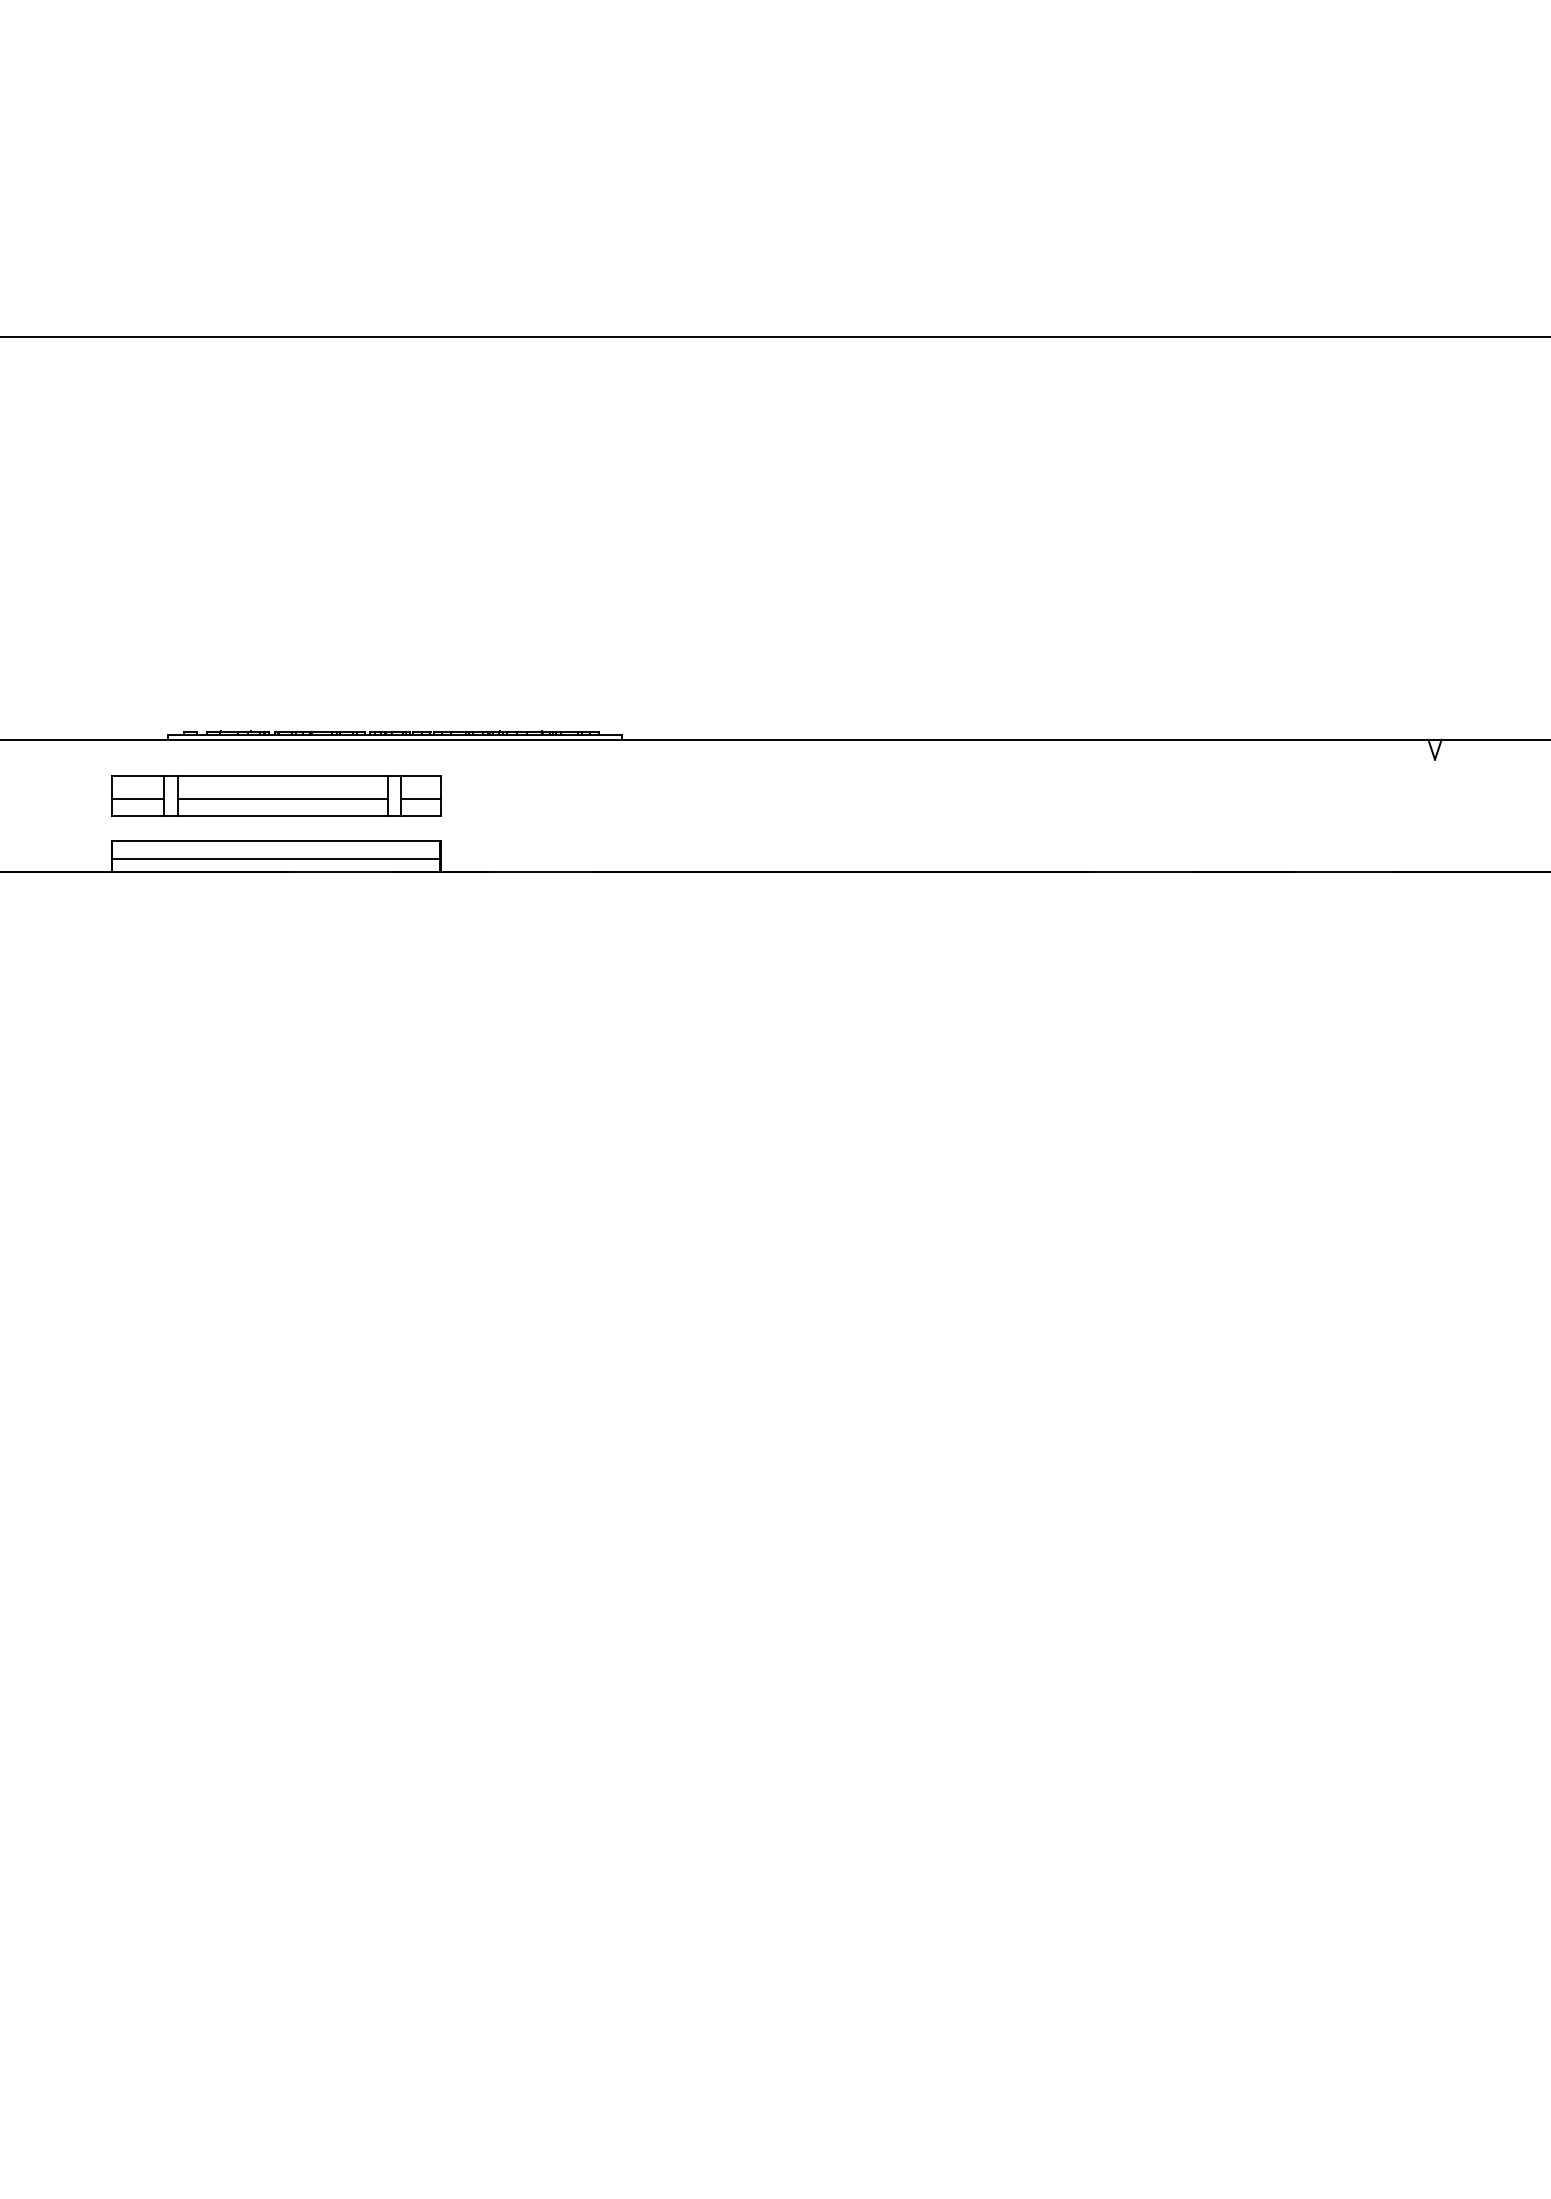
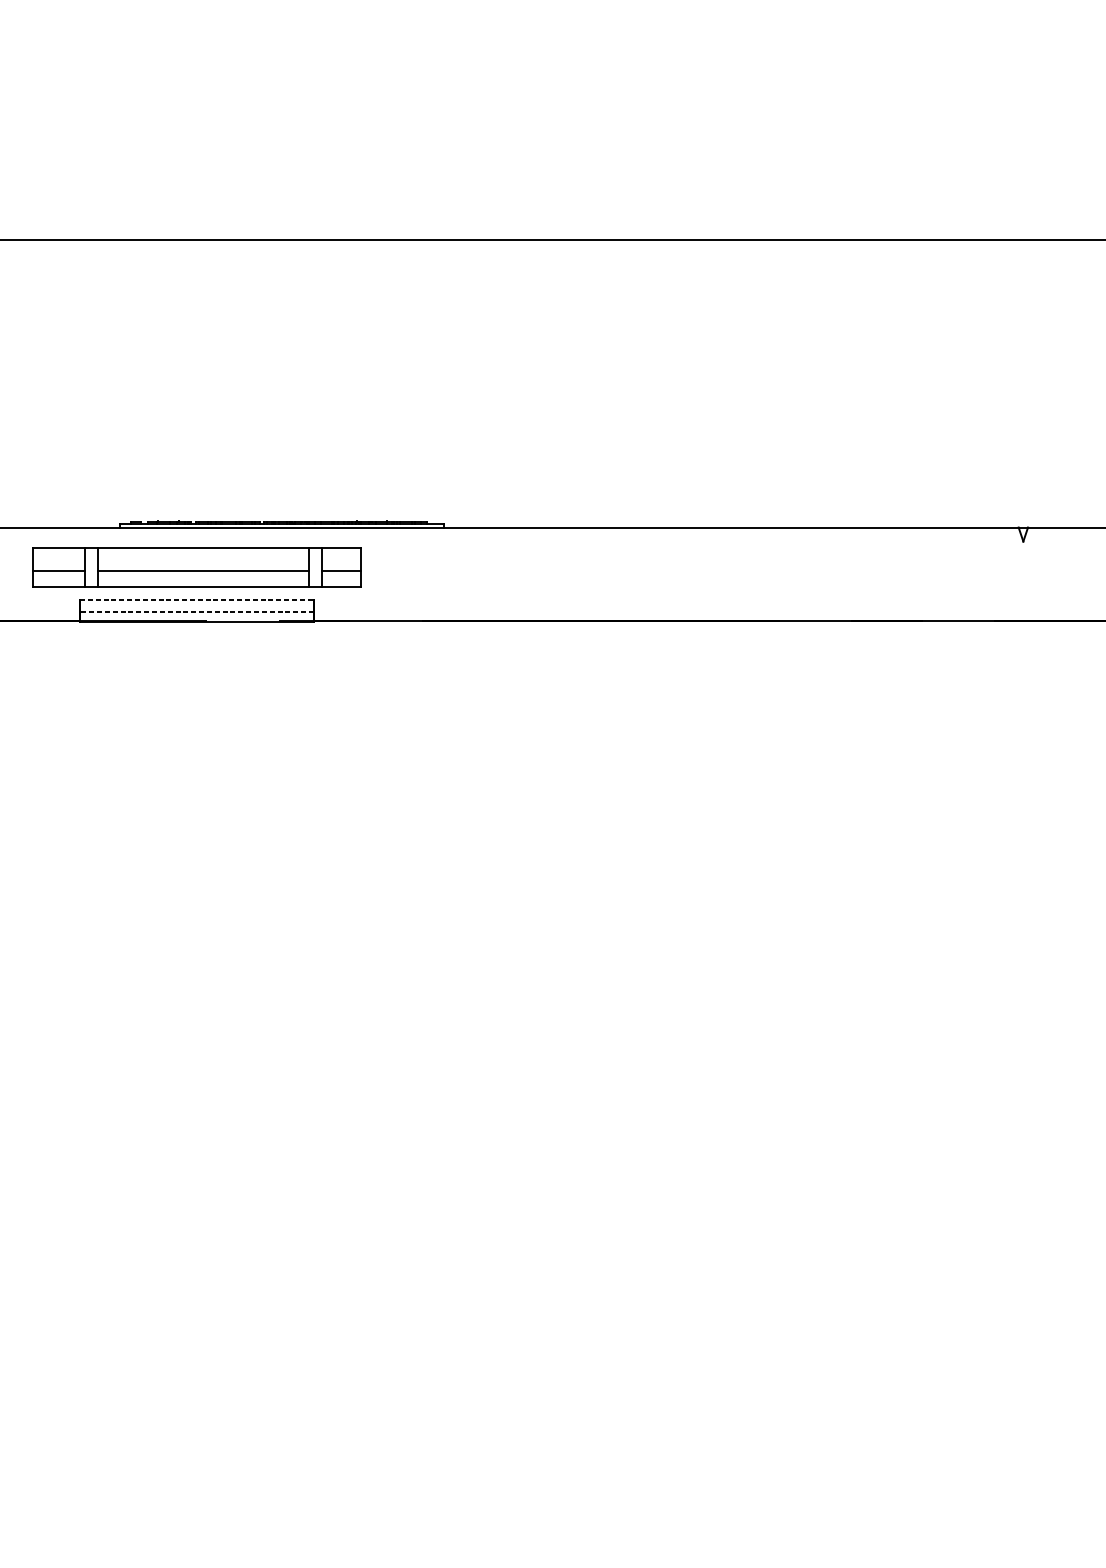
part: (276, 795) -> (197, 567), size x1.4
line: (276, 841) -> (197, 599), solid -> dashed
line: (276, 858) -> (197, 612), solid -> dashed

